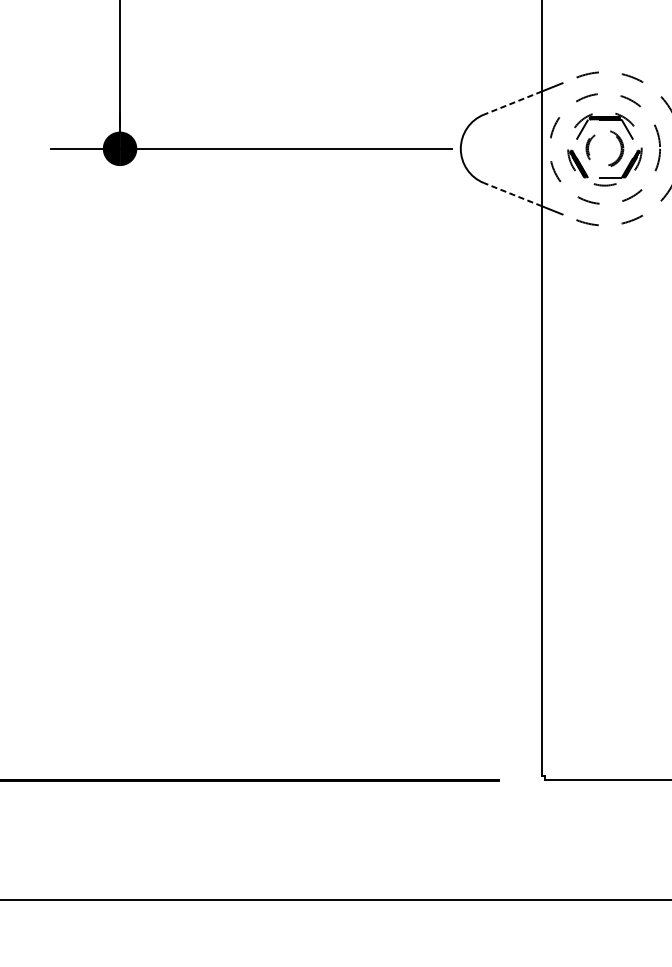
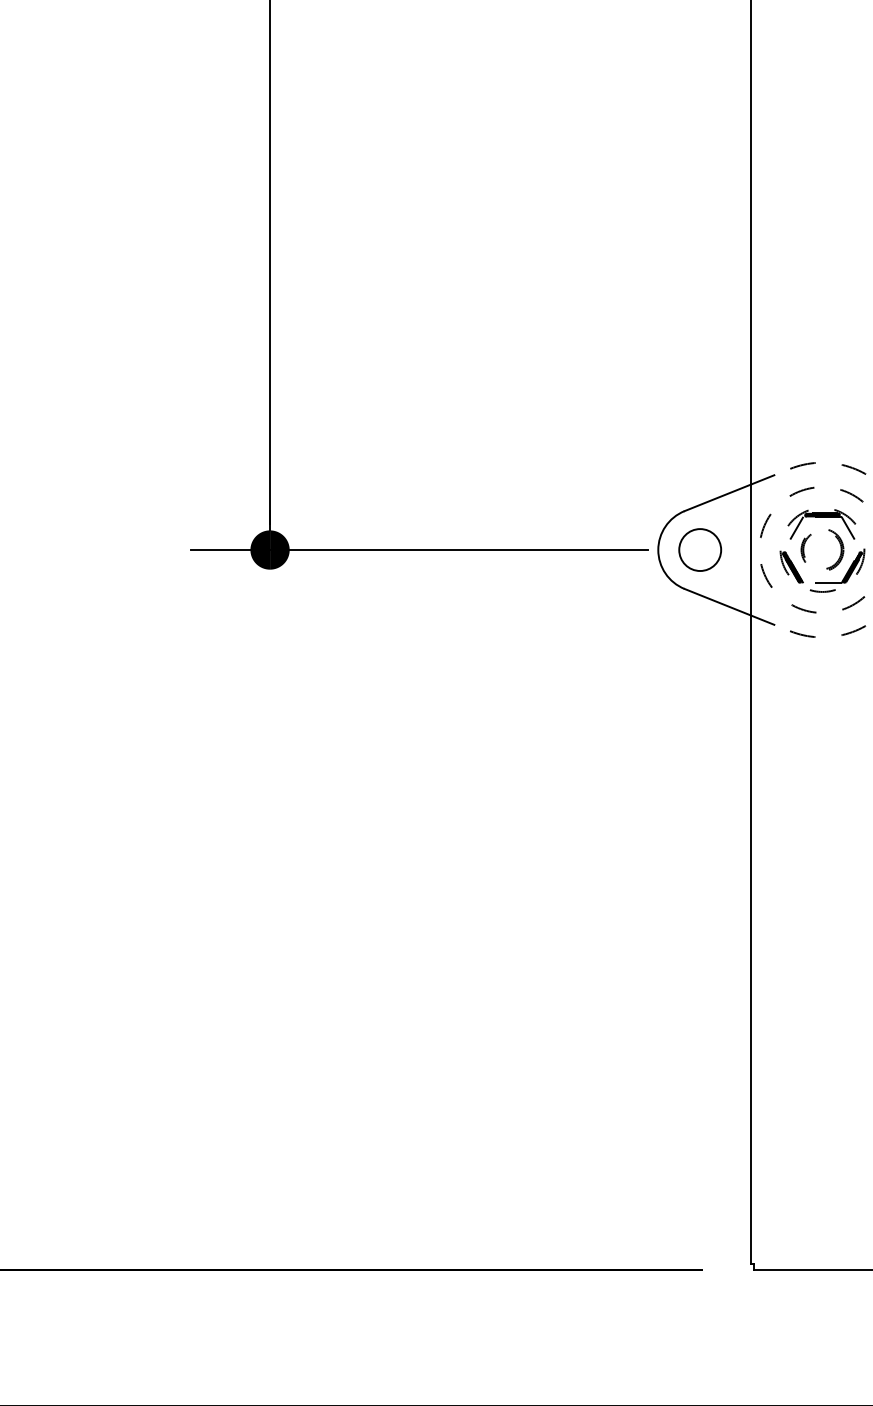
line: (512, 102) -> (717, 497), dashed -> solid
circle: (497, 148) -> (700, 549), added
line: (512, 194) -> (717, 602), dashed -> solid

